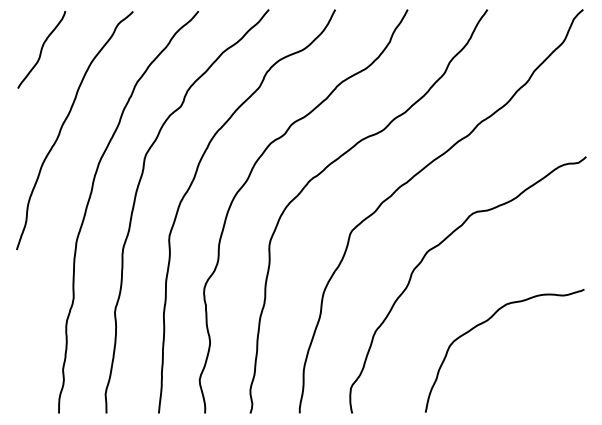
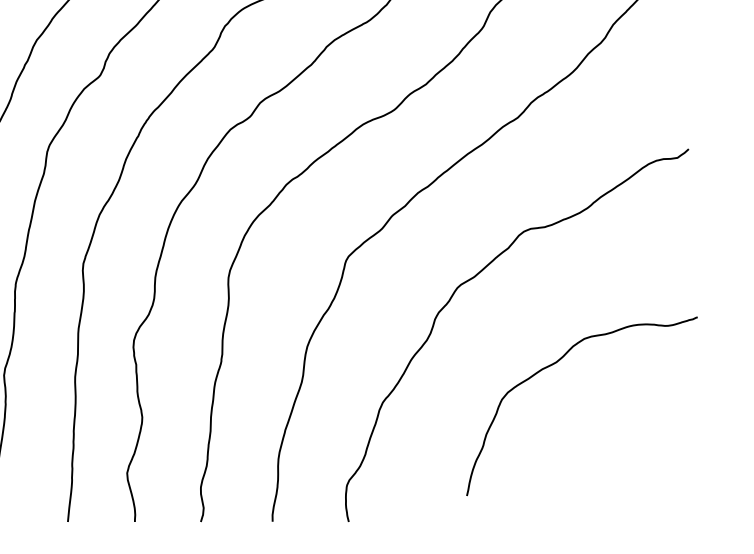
curve: (484, 323) -> (552, 366), moved

